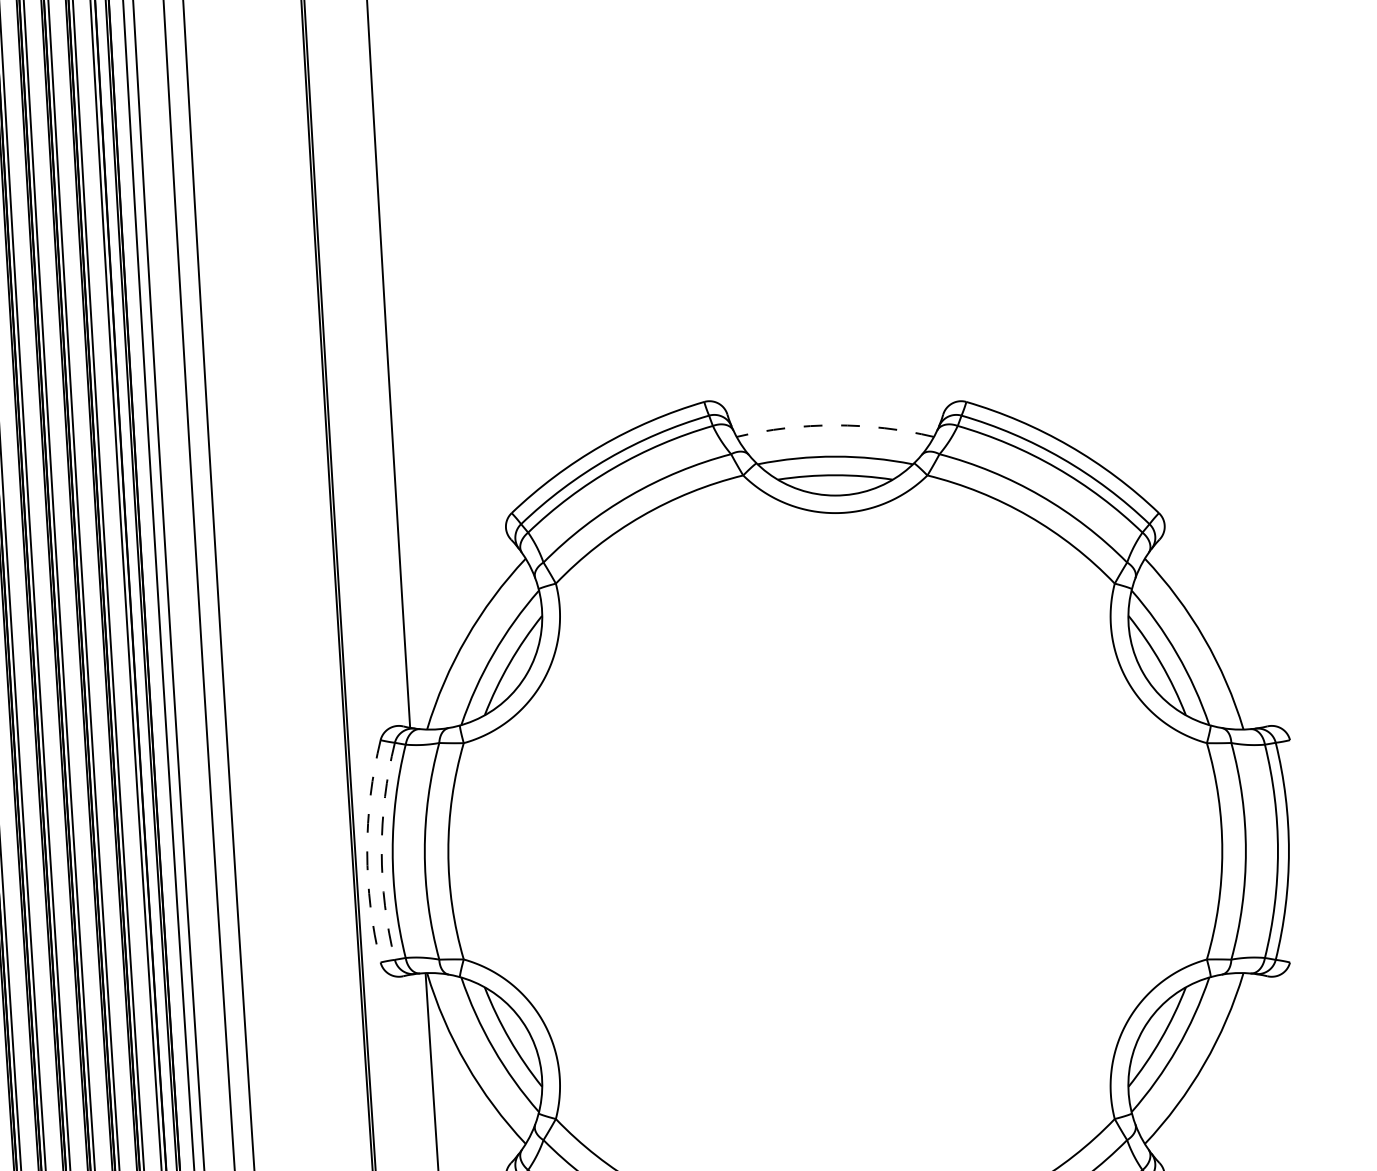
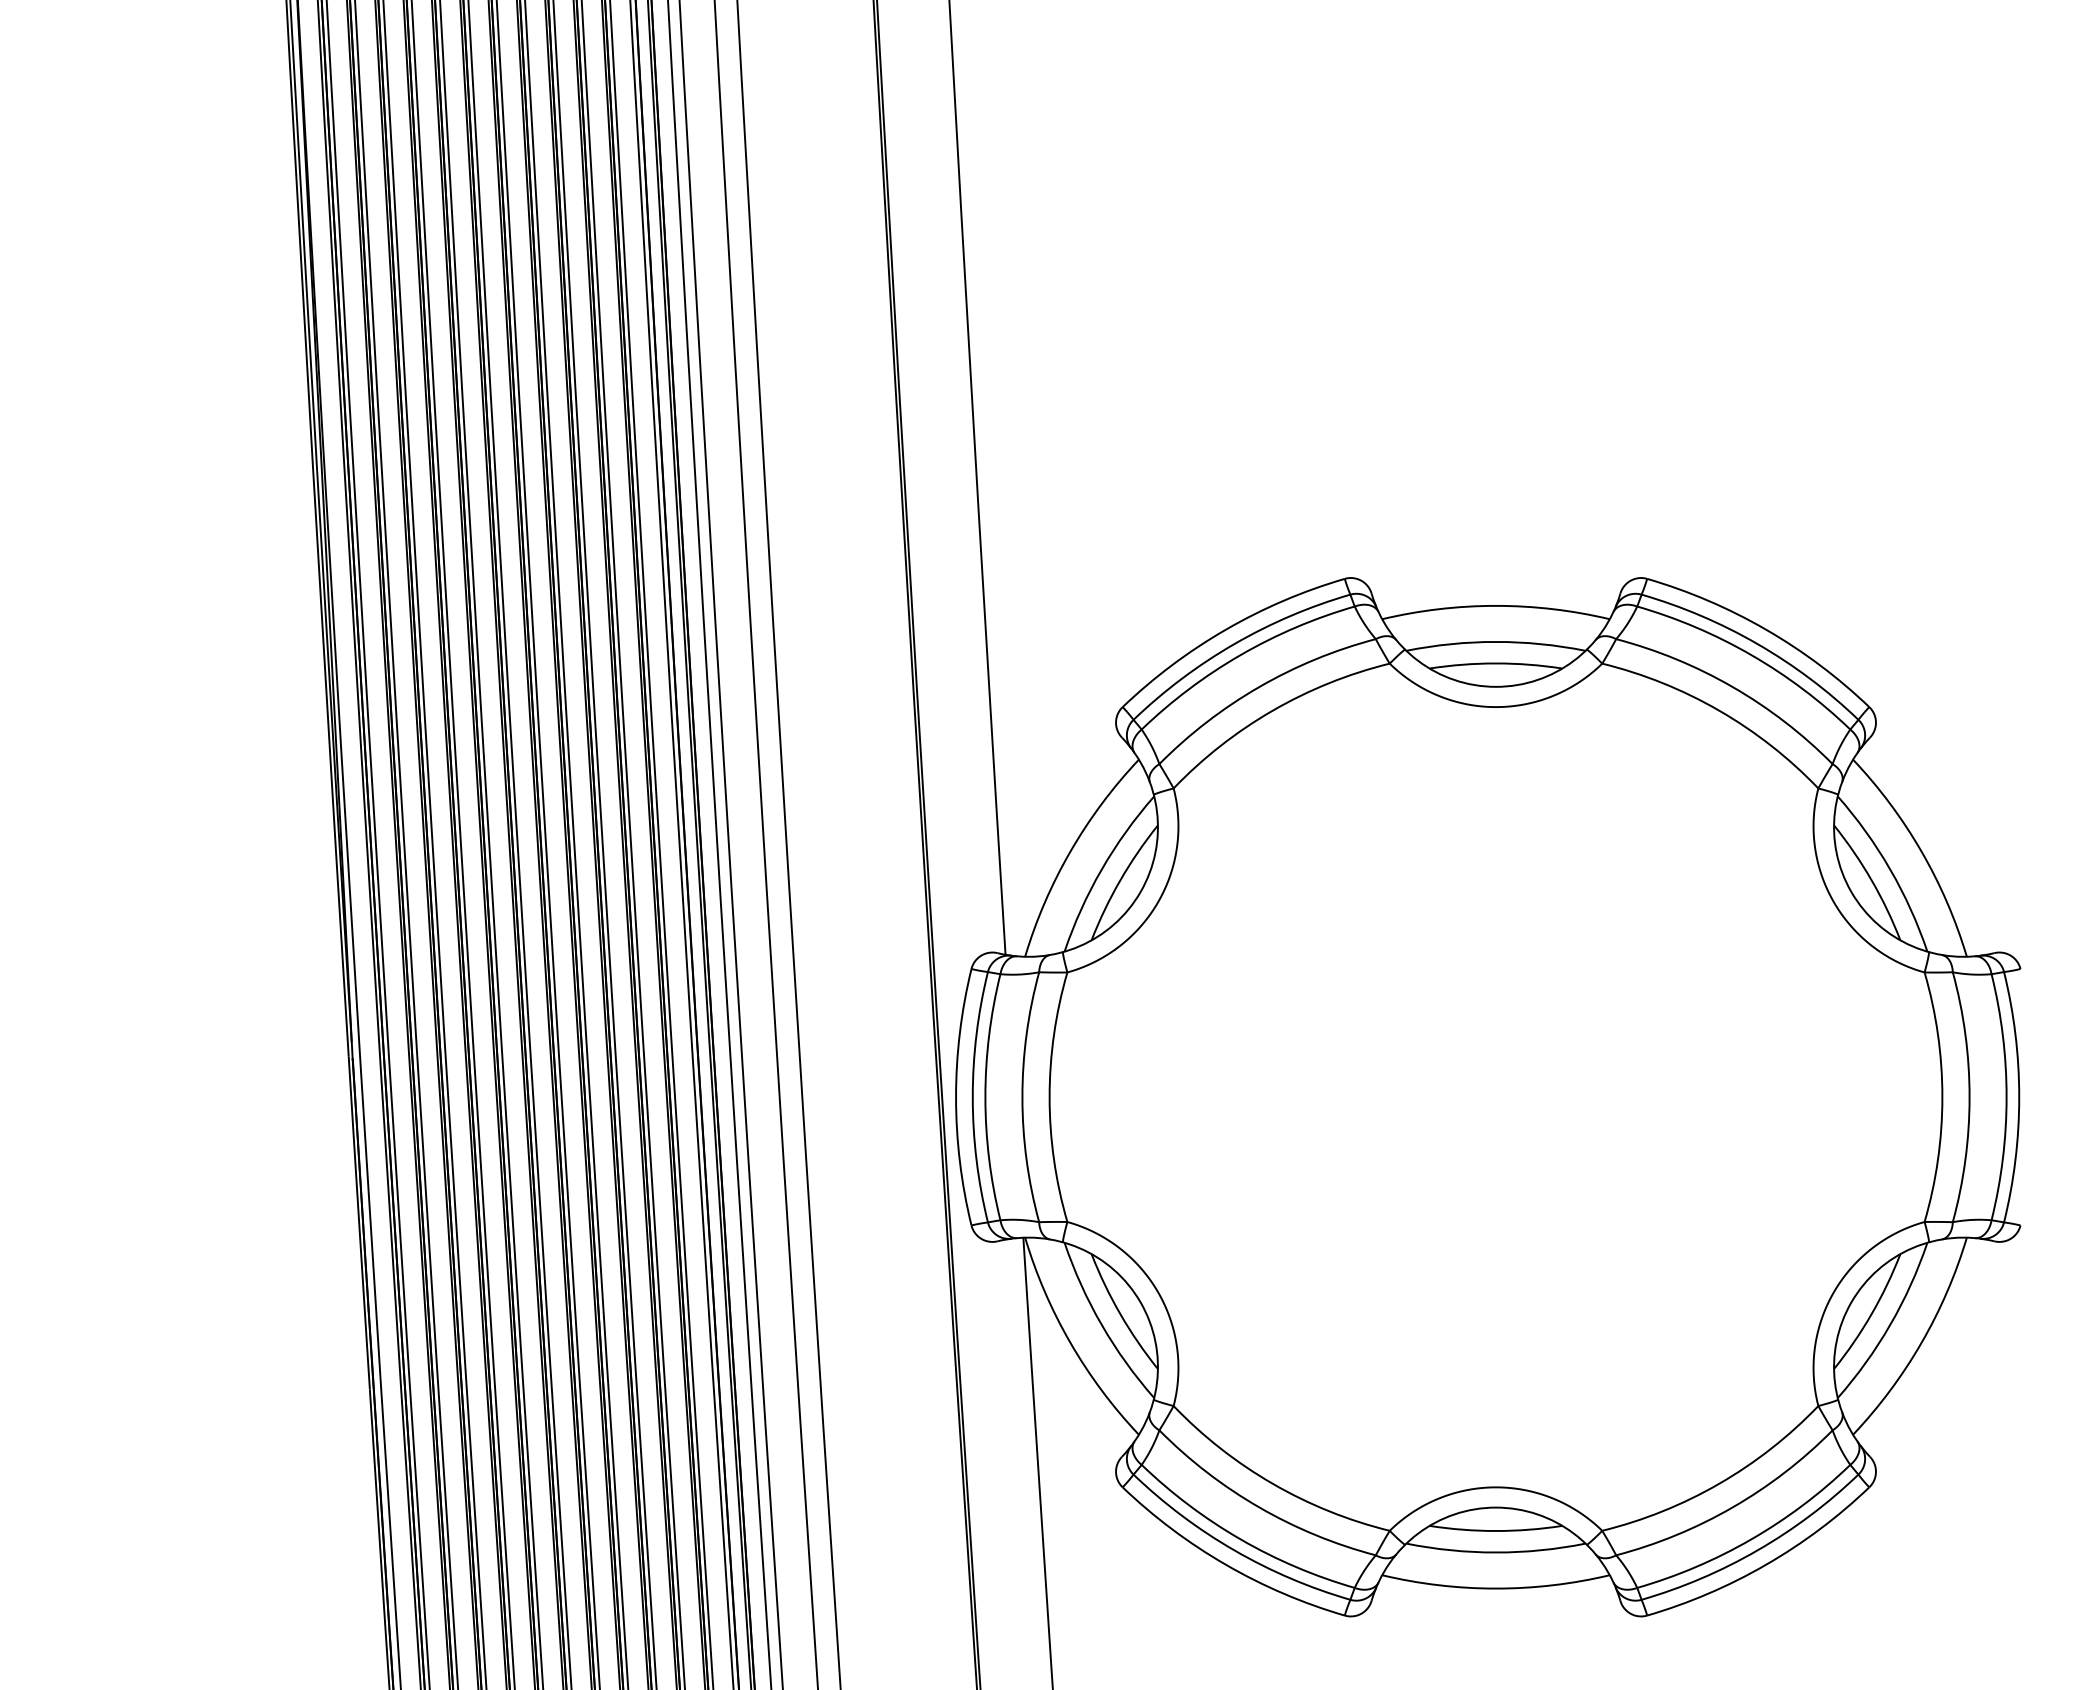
arc: (834, 425) -> (1495, 605), dashed -> solid
arc: (367, 851) -> (956, 1097), dashed -> solid
arc: (381, 851) -> (972, 1097), dashed -> solid

